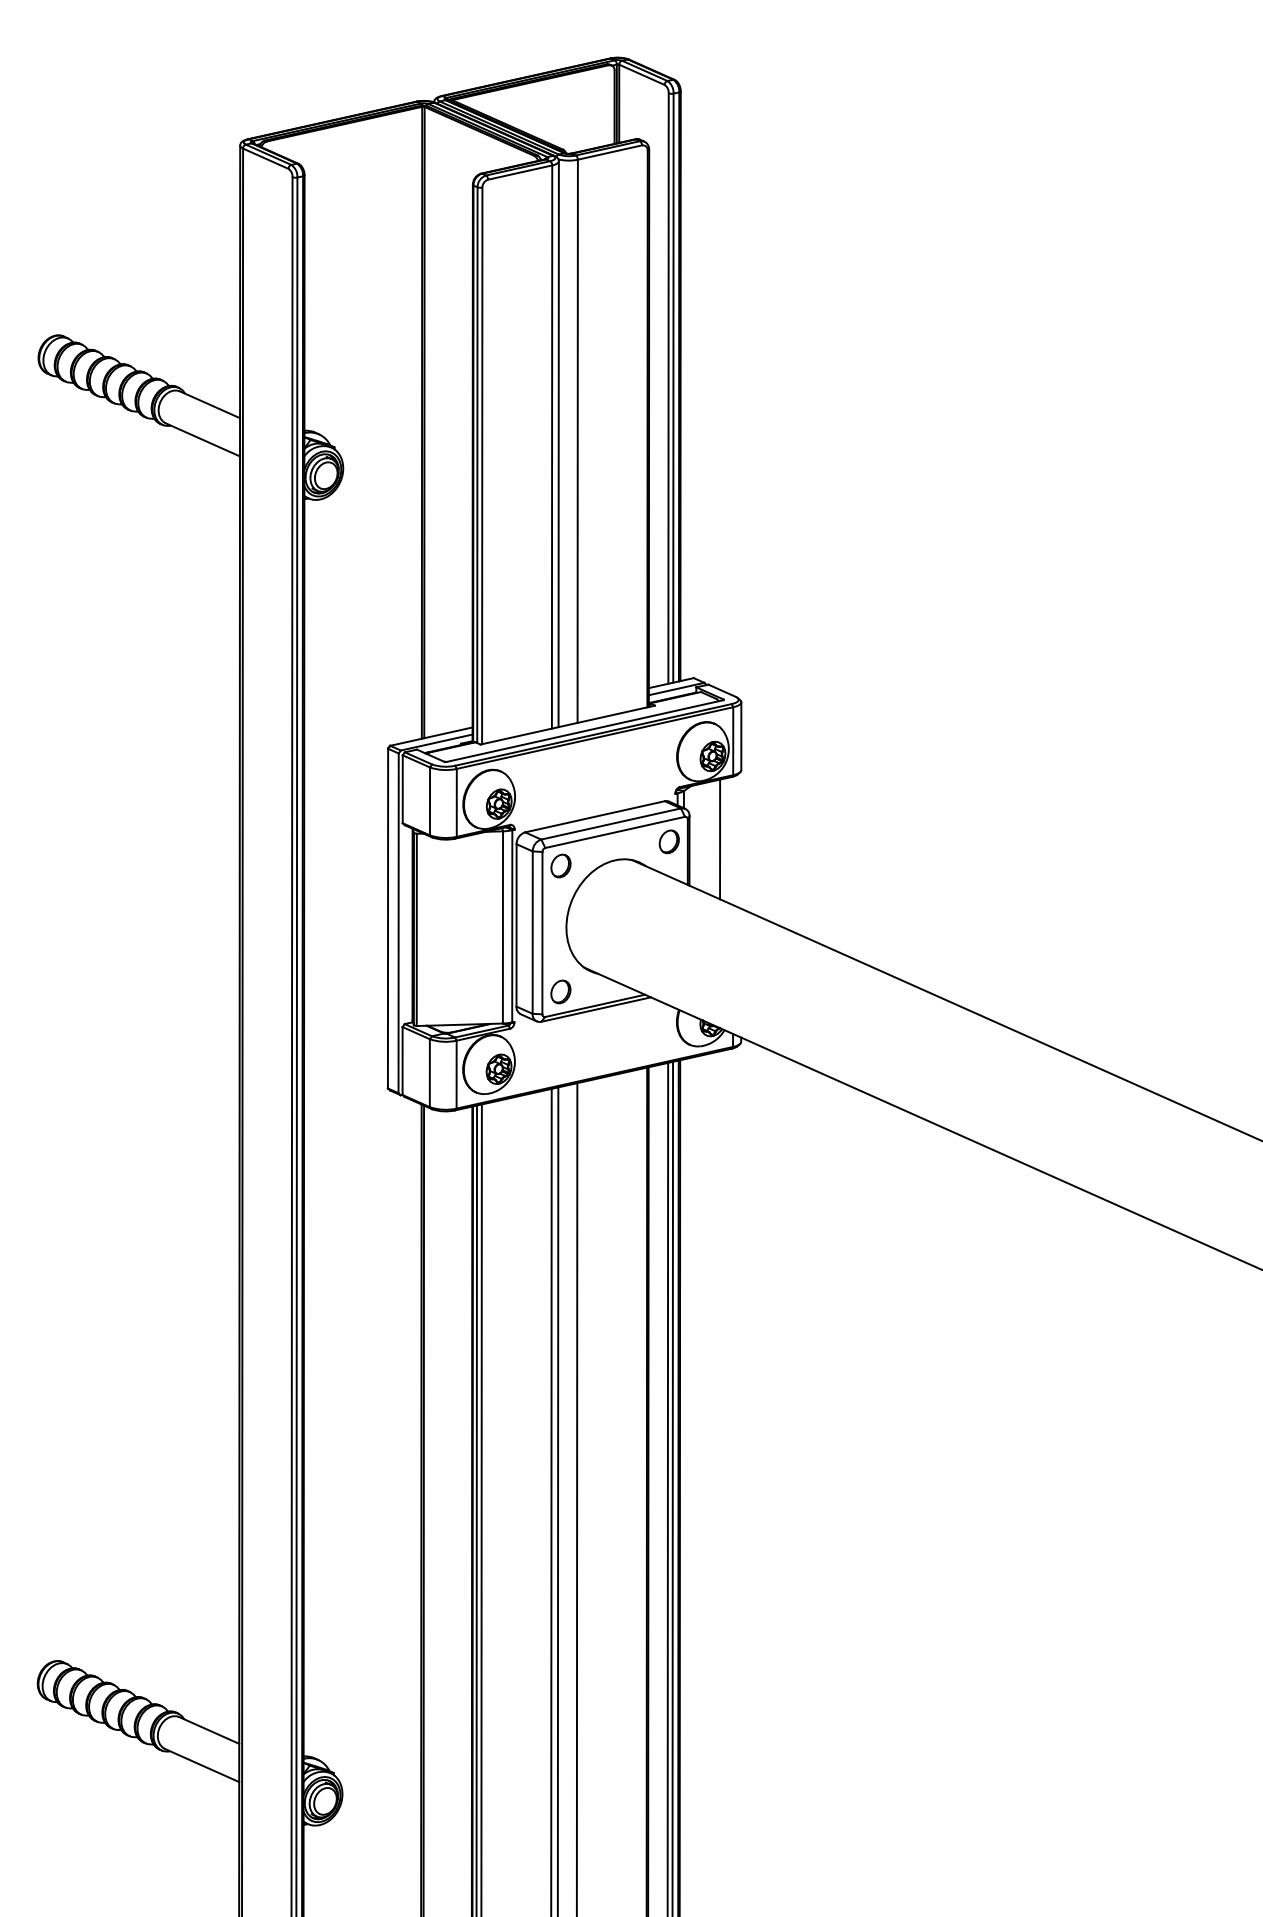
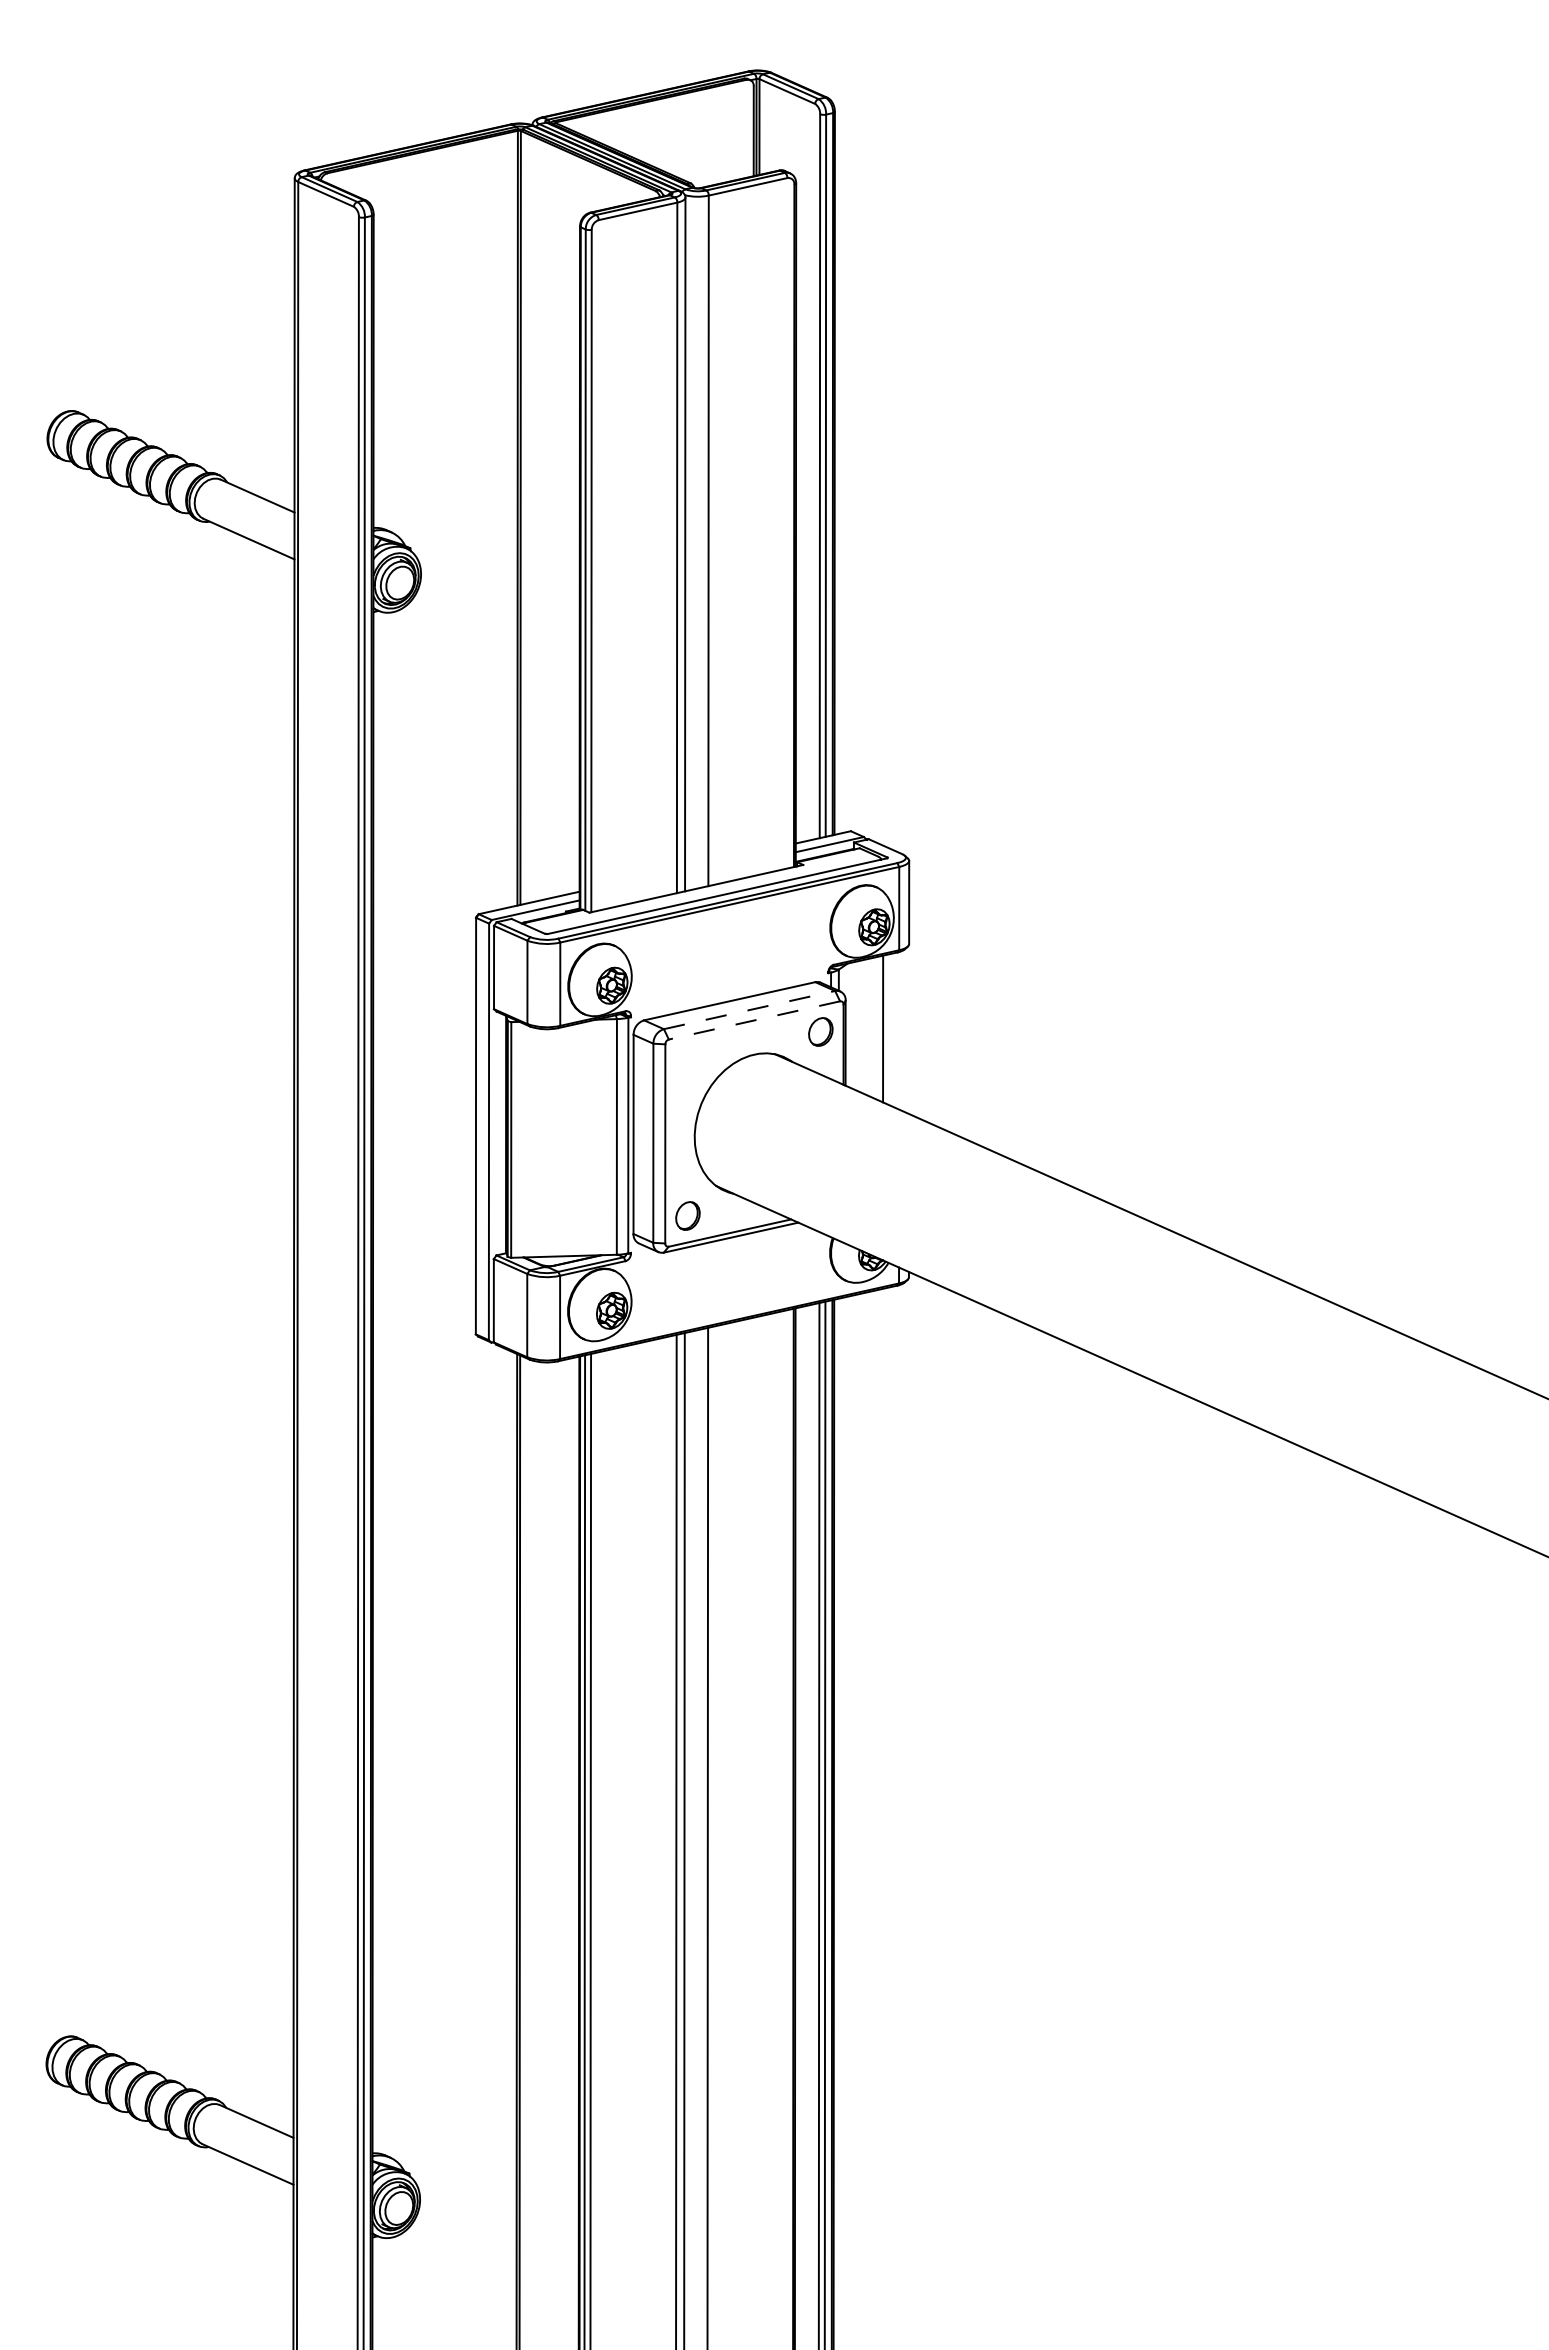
line: (611, 824) -> (749, 1010), solid -> dashed
line: (615, 832) -> (754, 1020), solid -> dashed
part: (560, 865) -> (687, 1061), removed

